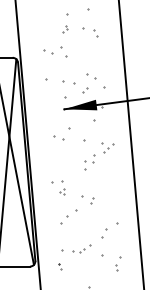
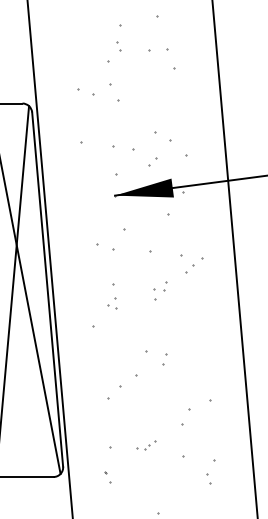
part: (65, 29) -> (117, 52), size x1.6
part: (95, 33) -> (170, 60), size x1.6
part: (89, 162) -> (159, 290), size x0.7
part: (62, 187) -> (113, 296), moved
part: (81, 248) -> (145, 444), size x0.6

